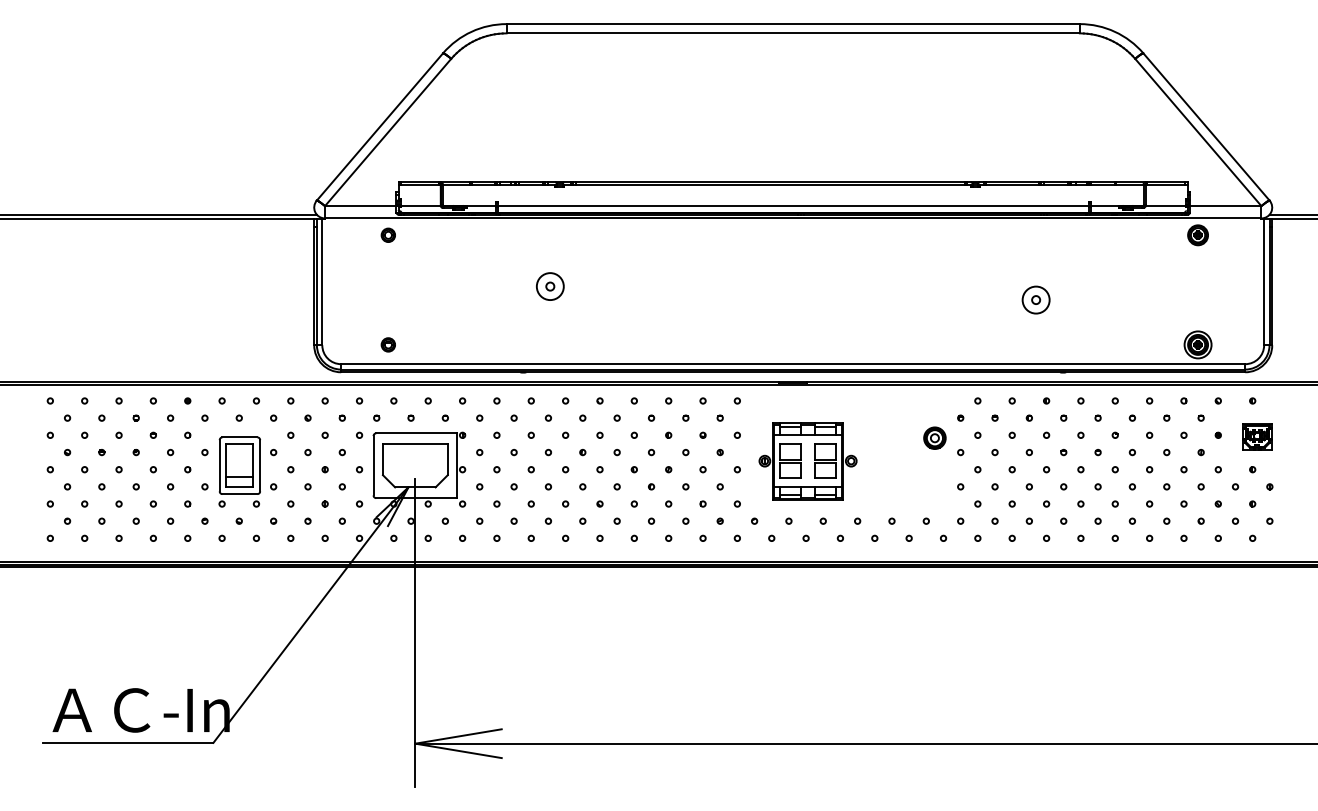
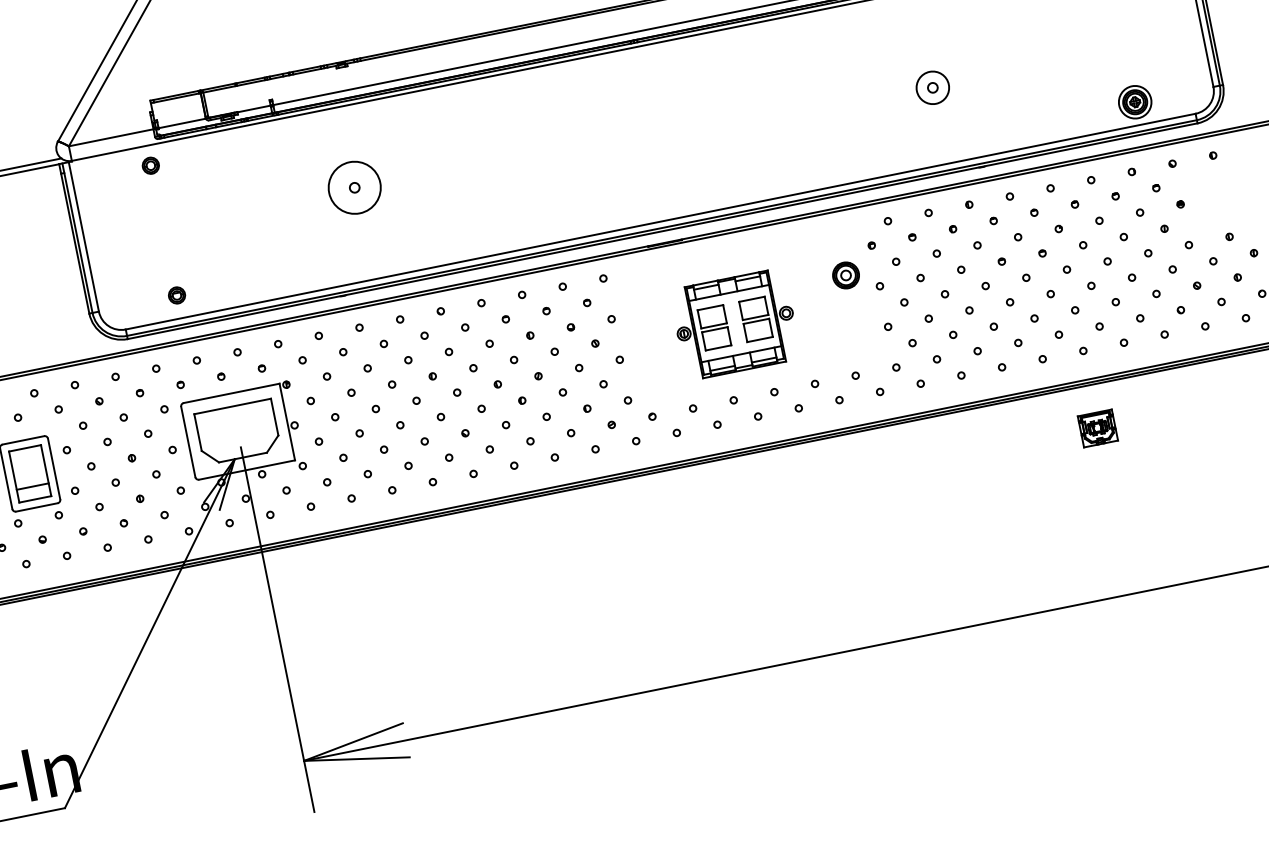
circle: (549, 286) -> (353, 187), size x1.6
part: (1257, 436) -> (1097, 428), moved
part: (807, 461) -> (734, 324), moved

